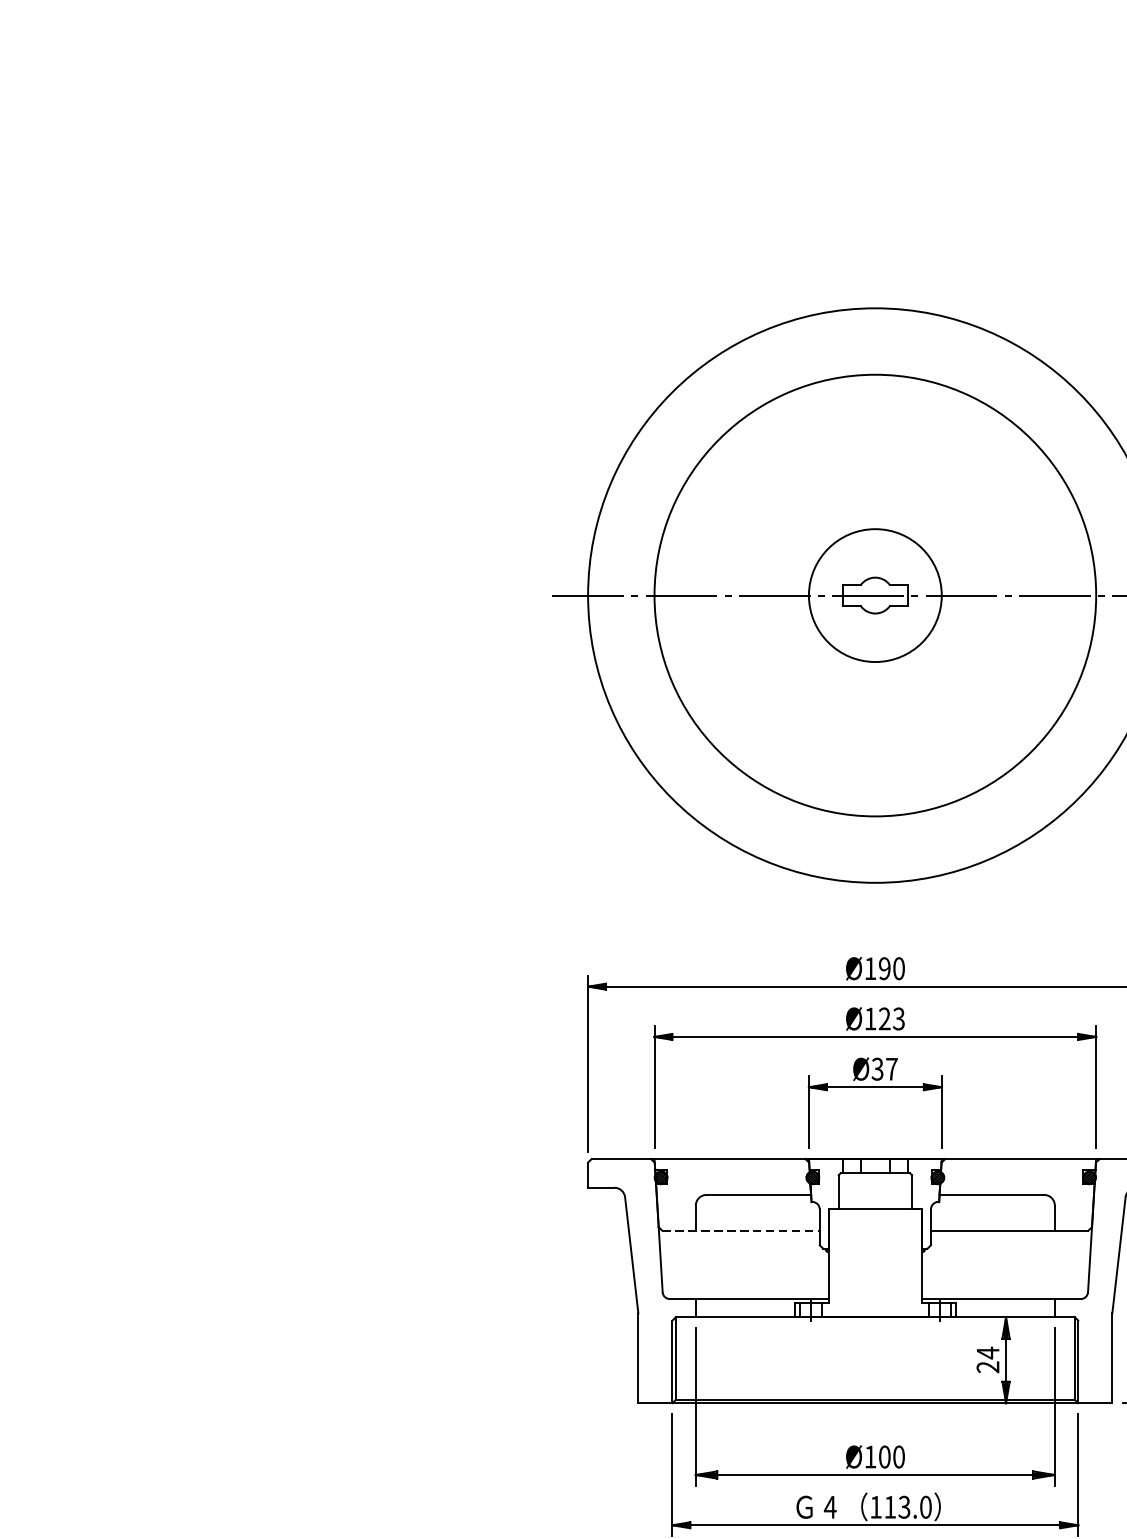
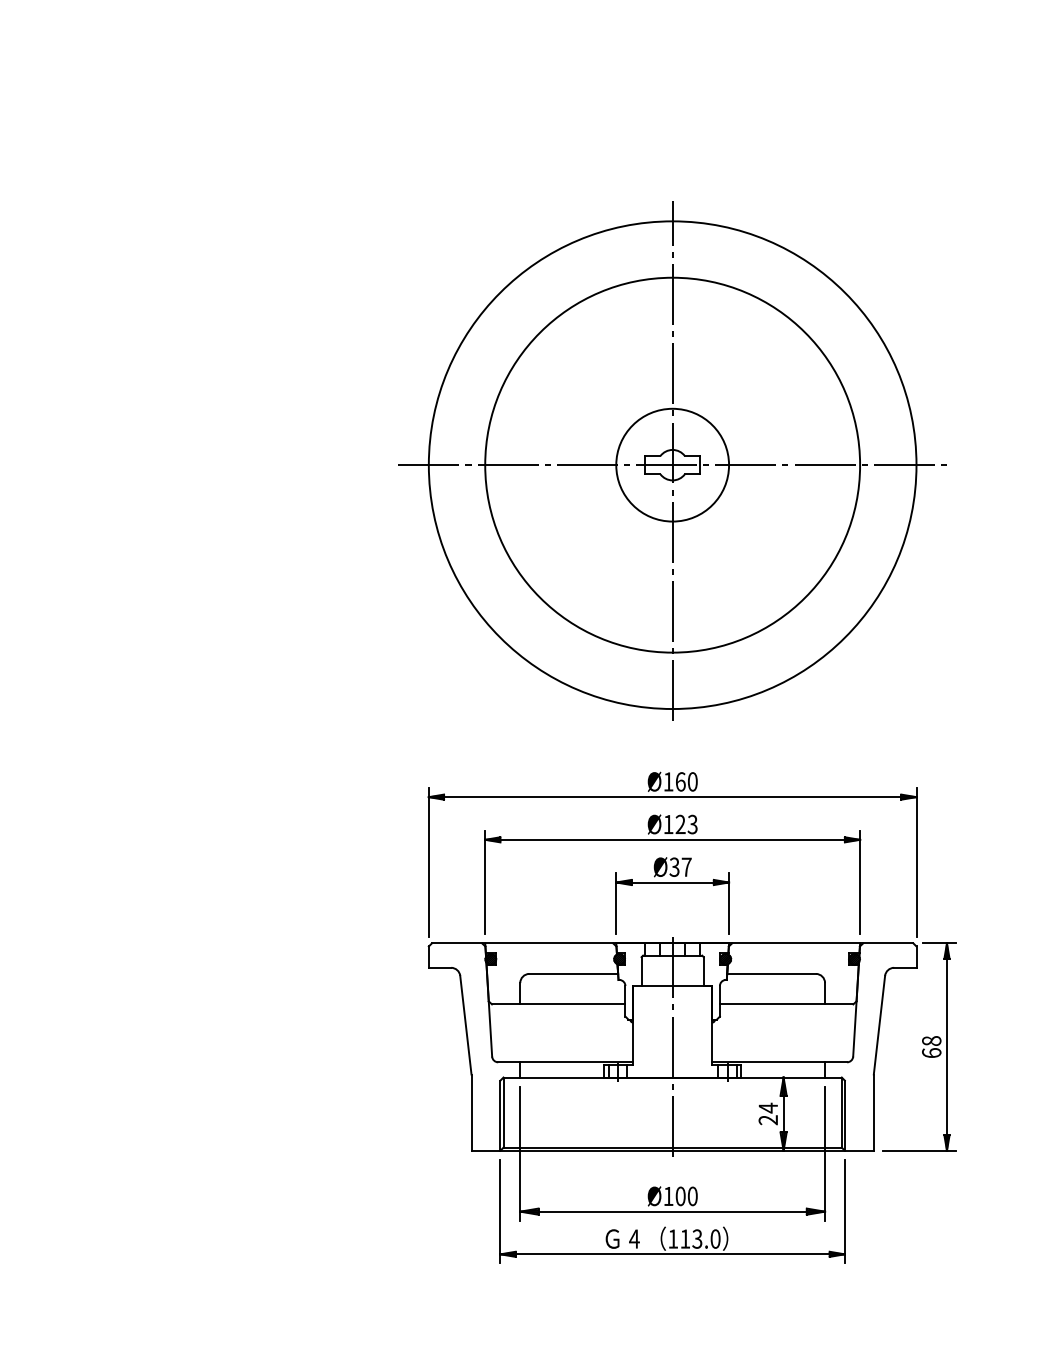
line: (875, 590) -> (672, 460), added
text: (884, 968) -> (680, 781), Ø190 -> Ø160
line: (740, 1230) -> (558, 1004), dashed -> solid
line: (875, 1280) -> (672, 1046), added

